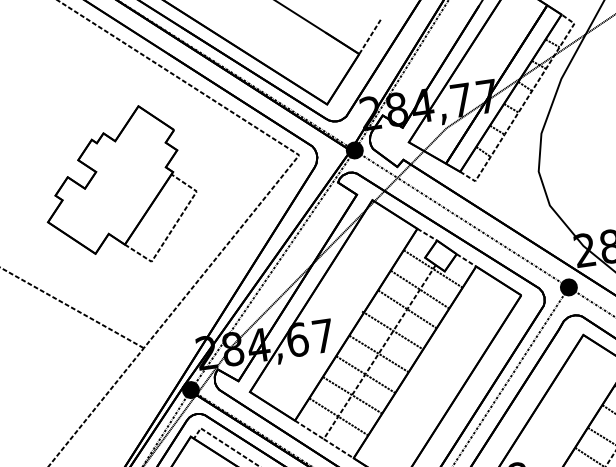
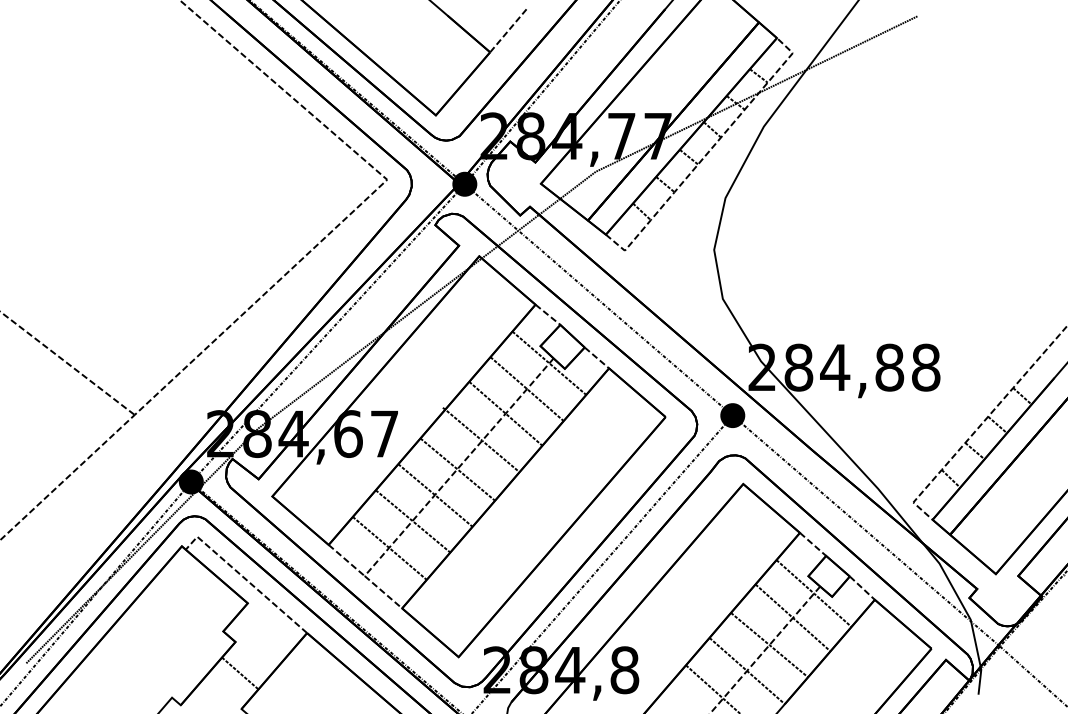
part: (119, 187) -> (132, 188), removed

